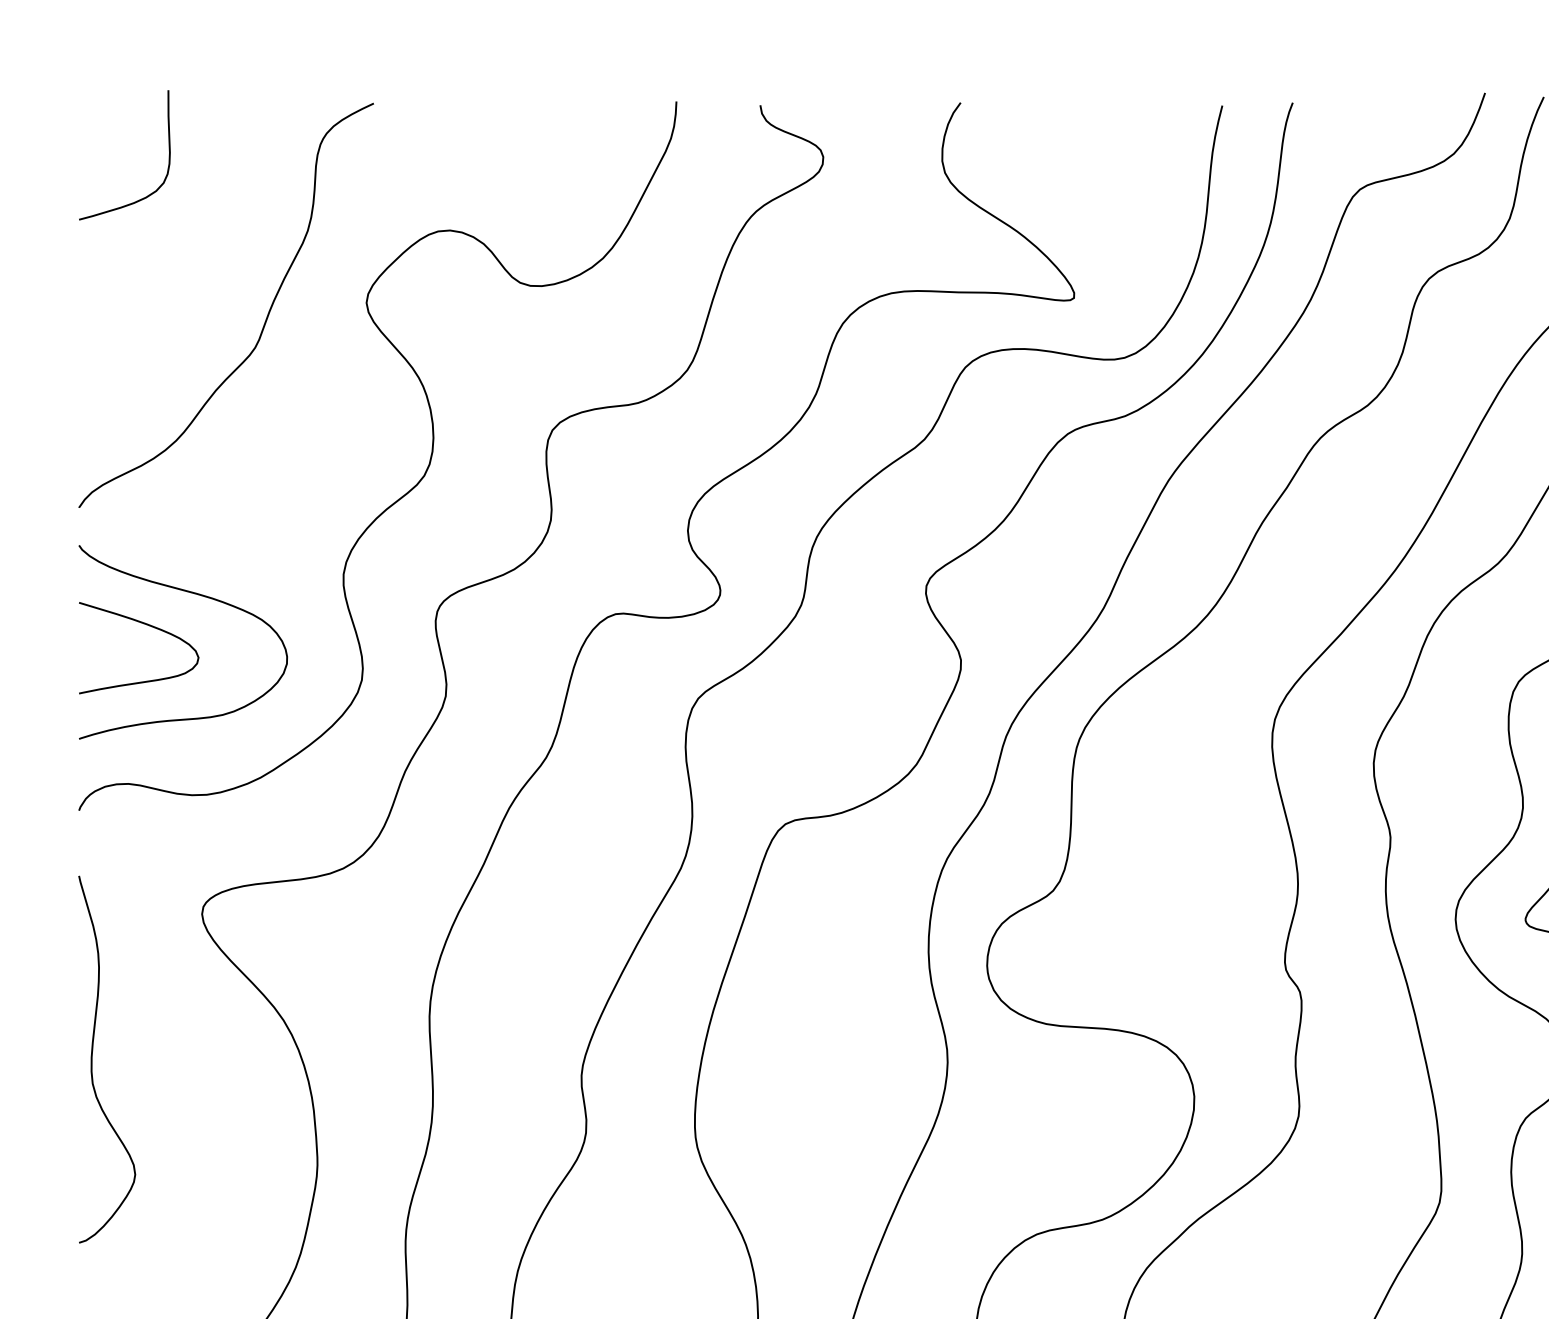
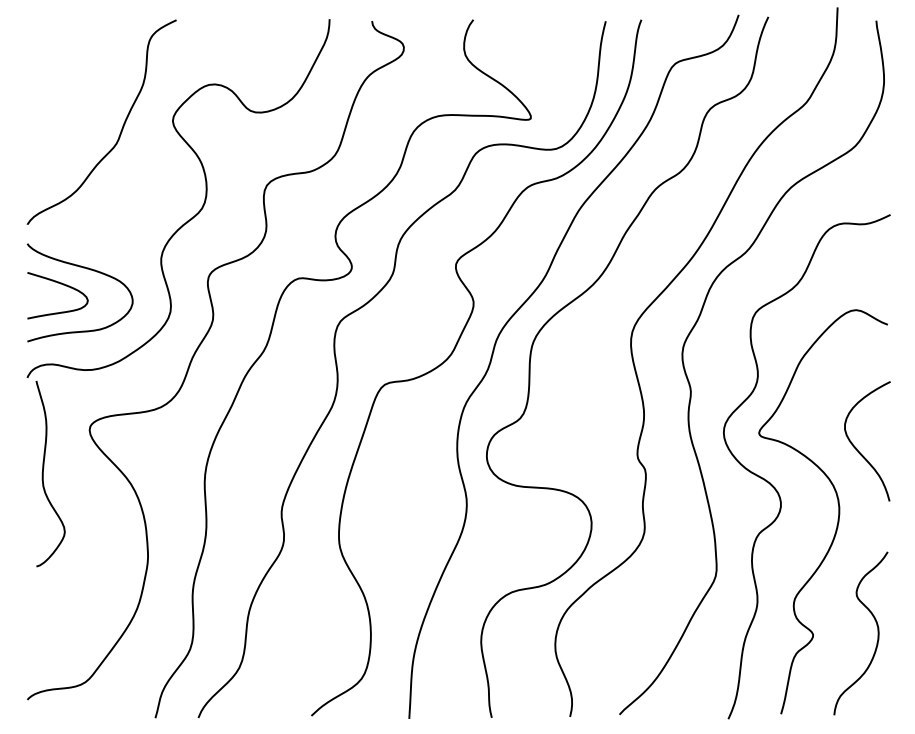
curve: (168, 155) -> (72, 46), removed
curve: (93, 1060) -> (43, 474), moved

